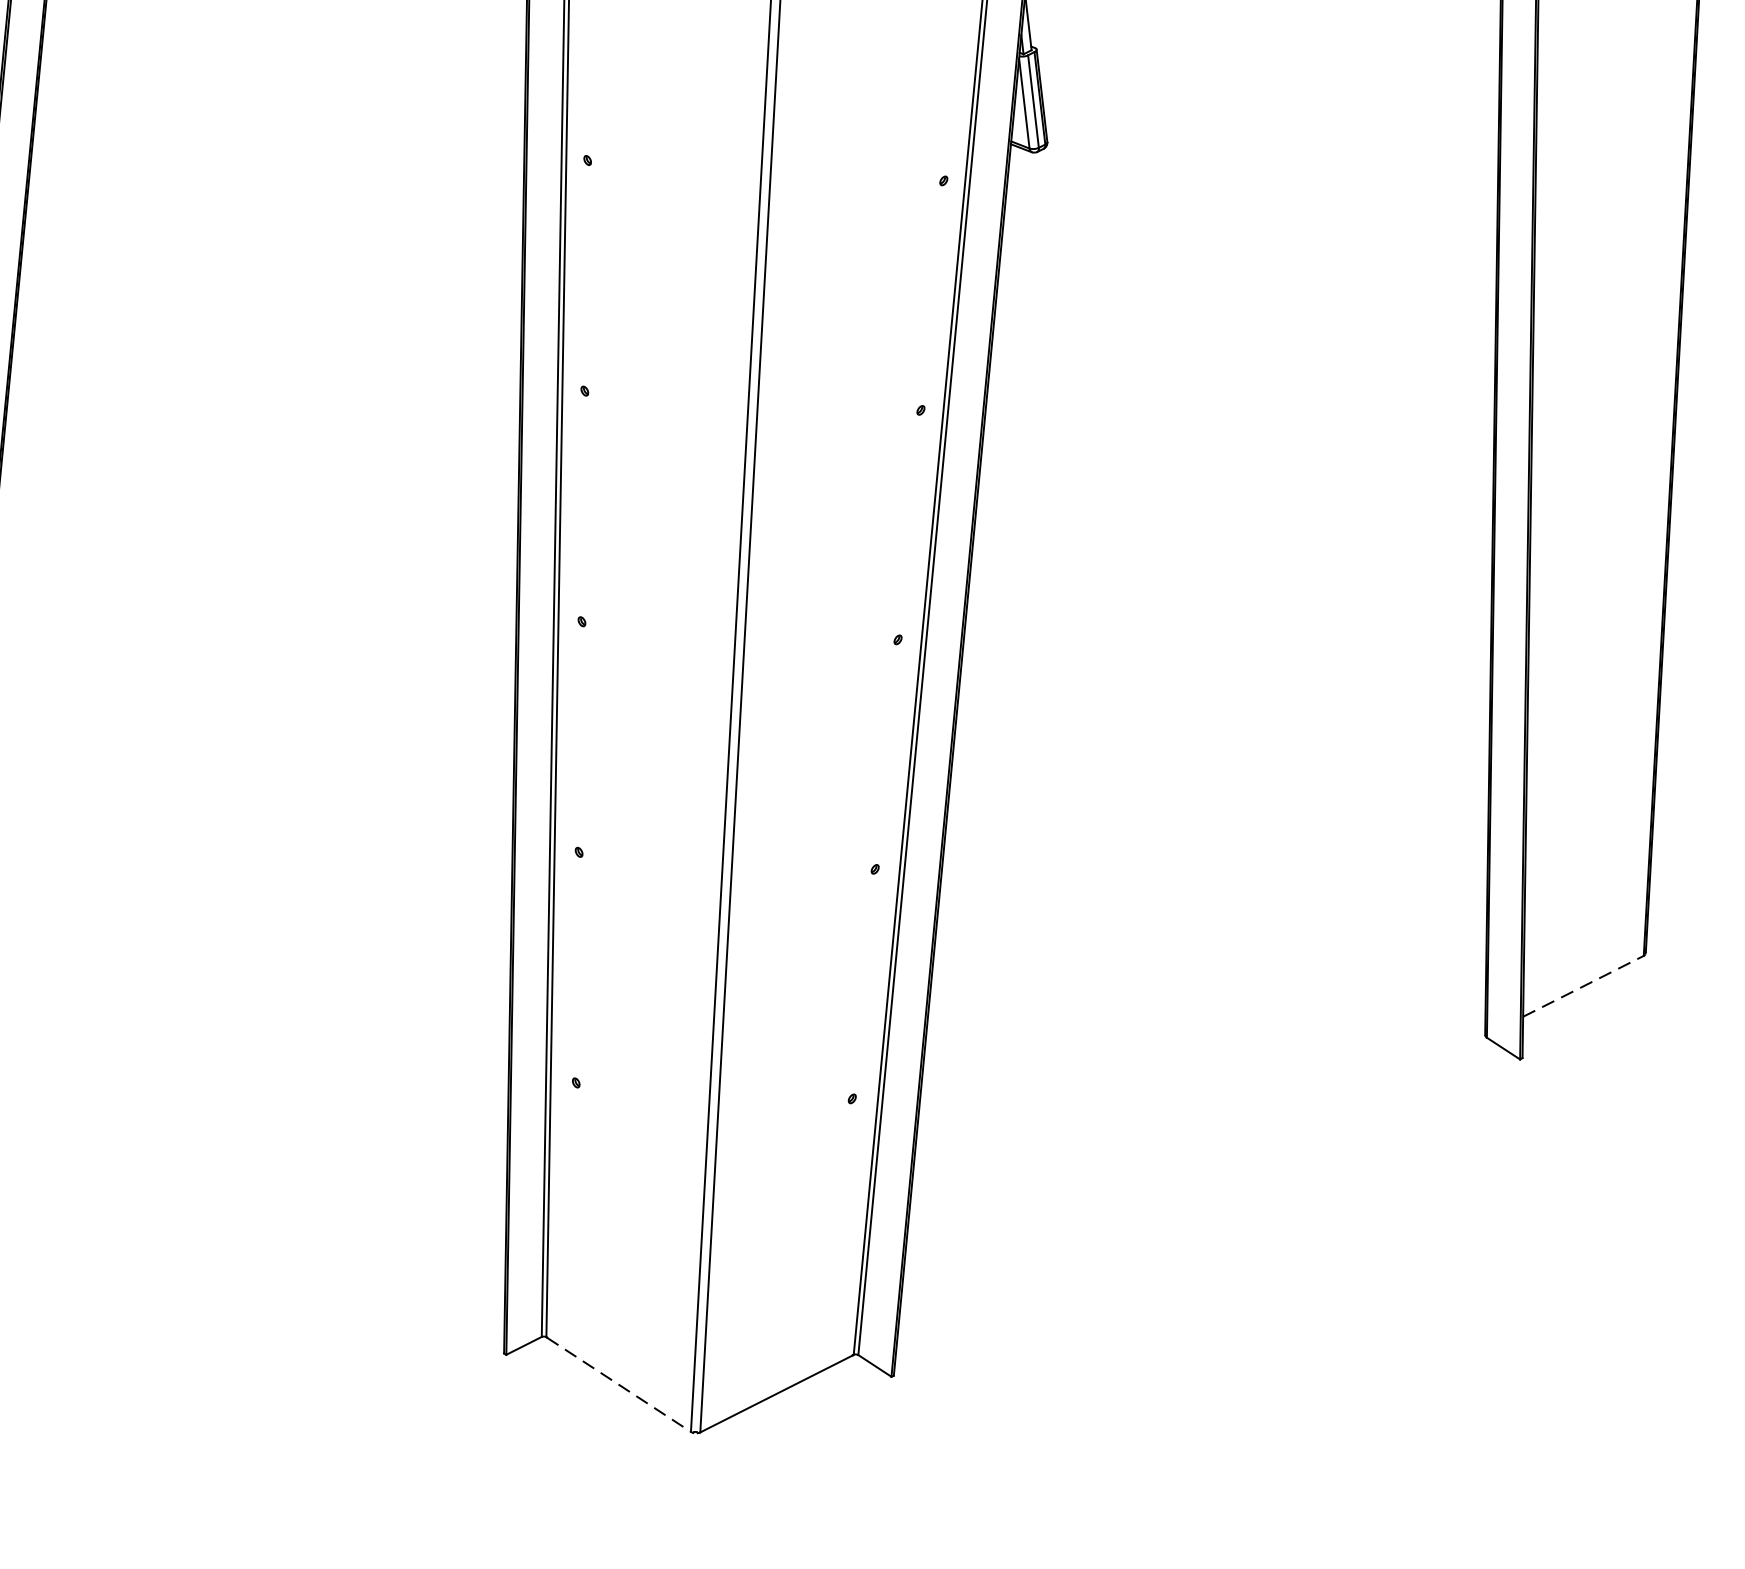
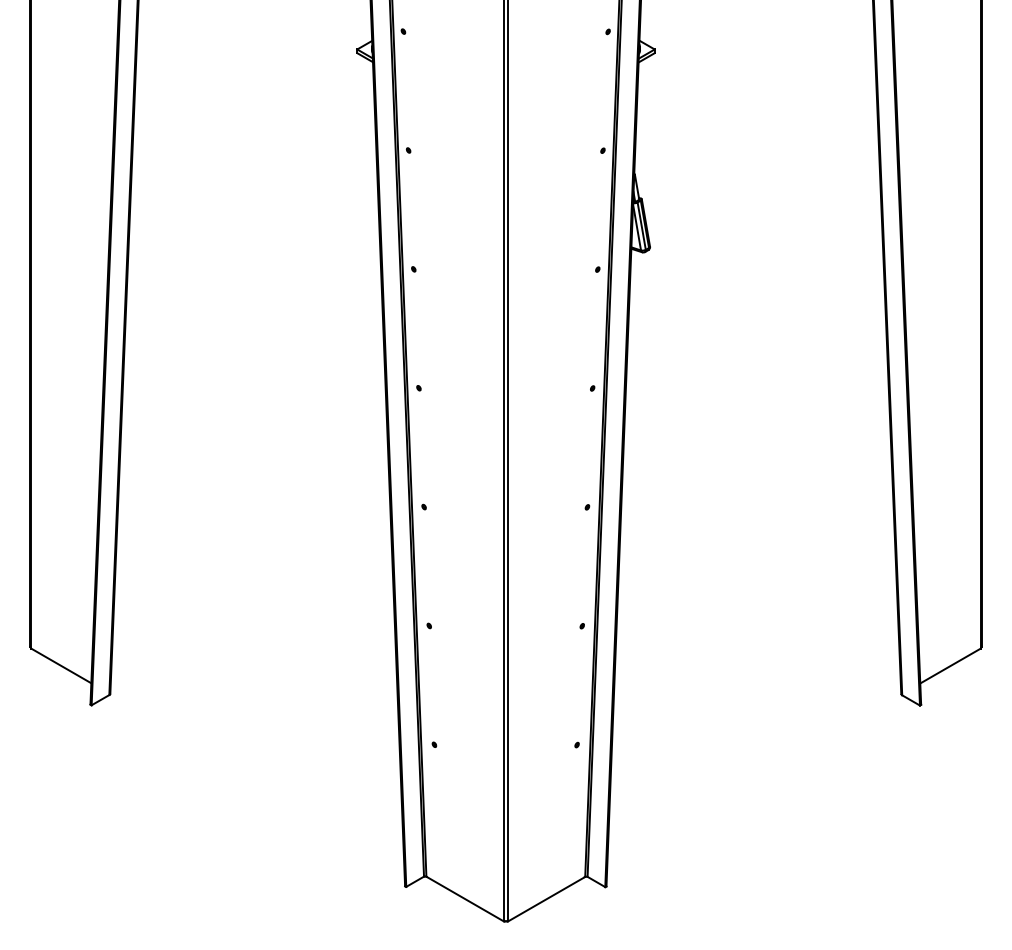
line: (1583, 987) -> (950, 666), dashed -> solid
line: (619, 1385) -> (465, 899), dashed -> solid

